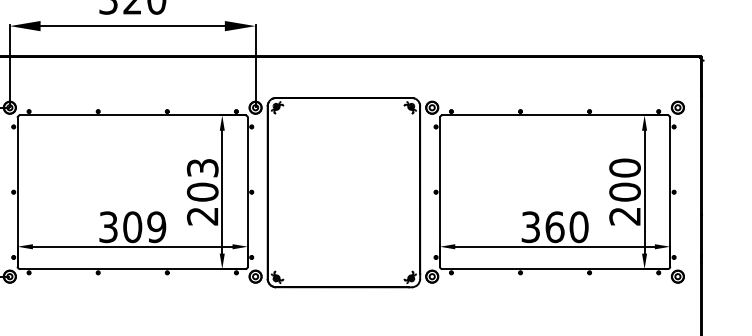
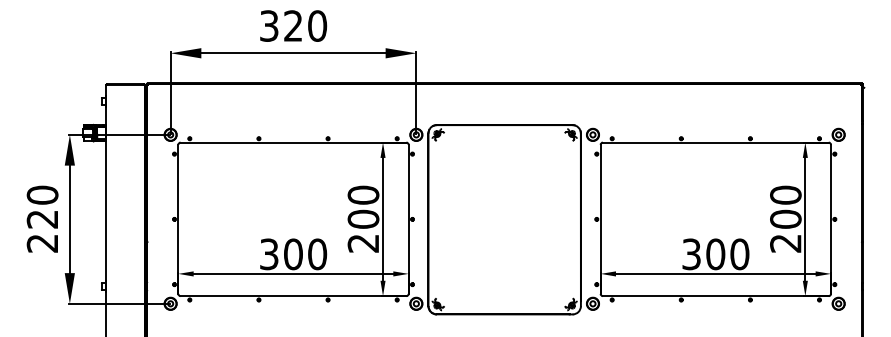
text: (202, 167) -> (363, 194), 203 -> 200
text: (554, 226) -> (715, 253), 360 -> 300
text: (156, 227) -> (317, 254), 309 -> 300

